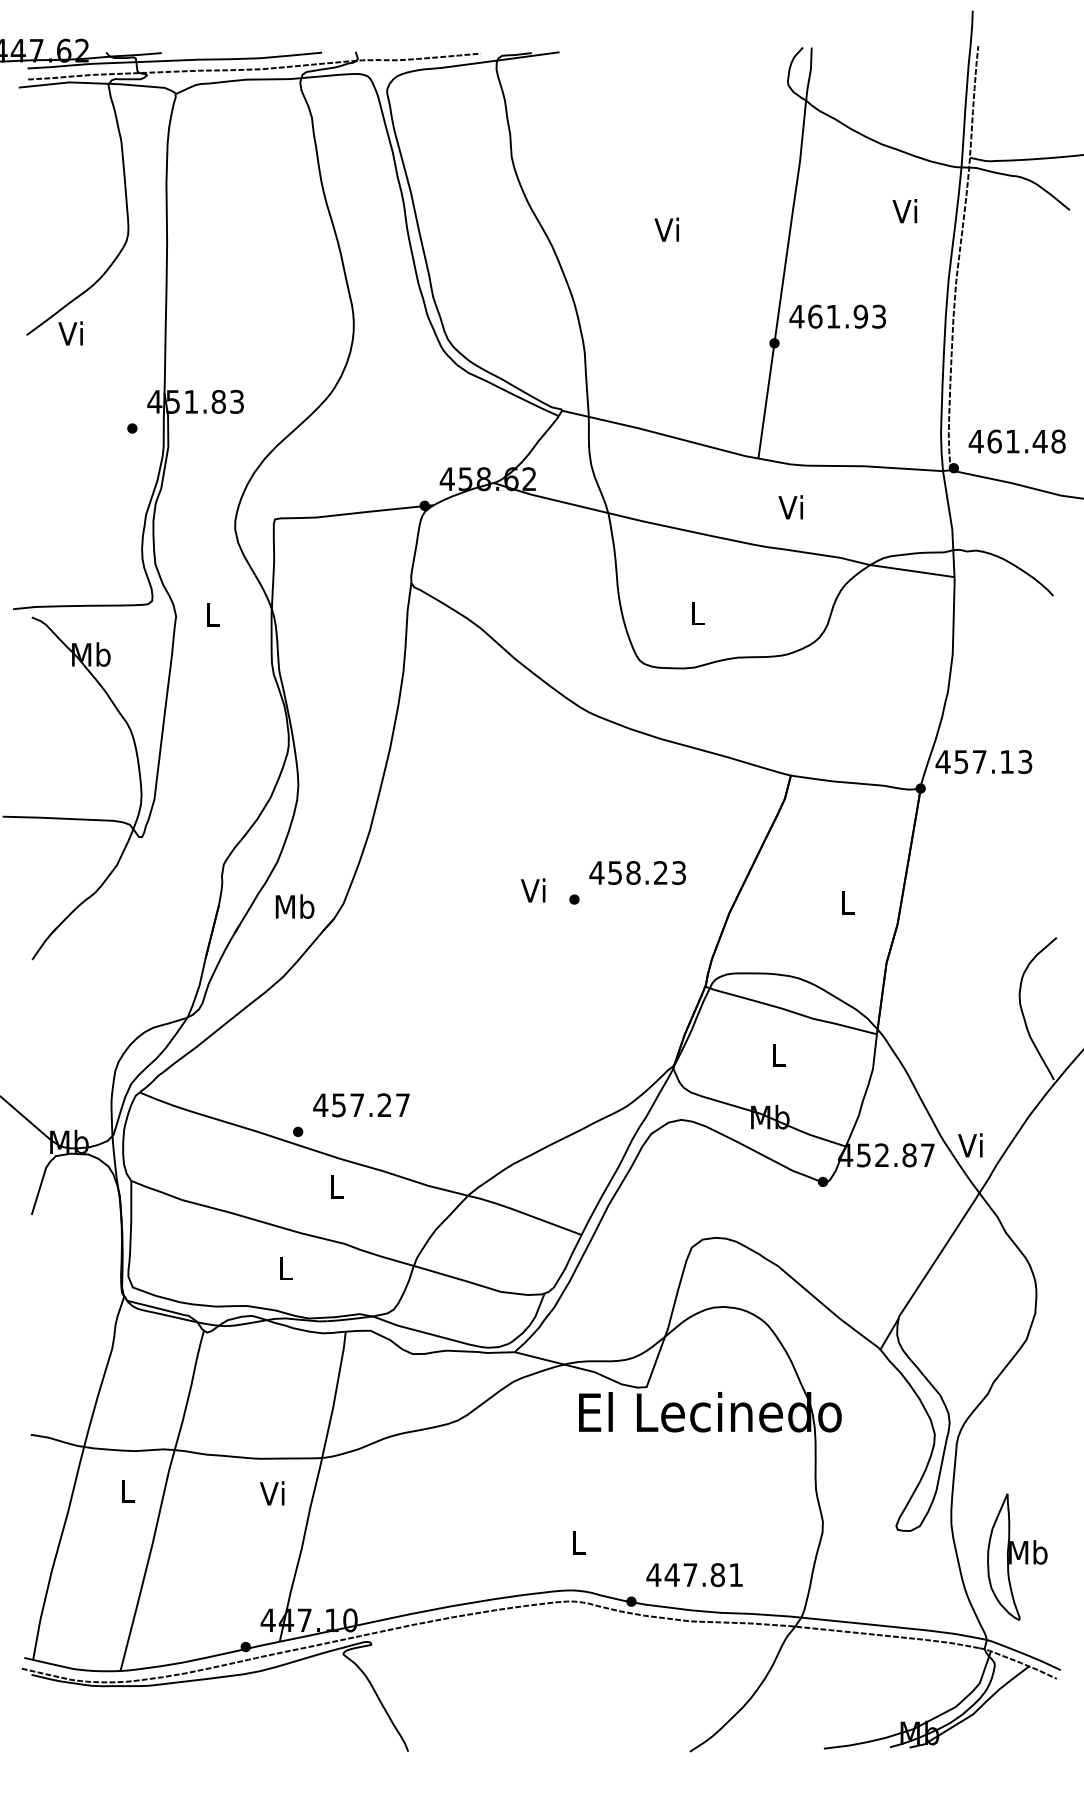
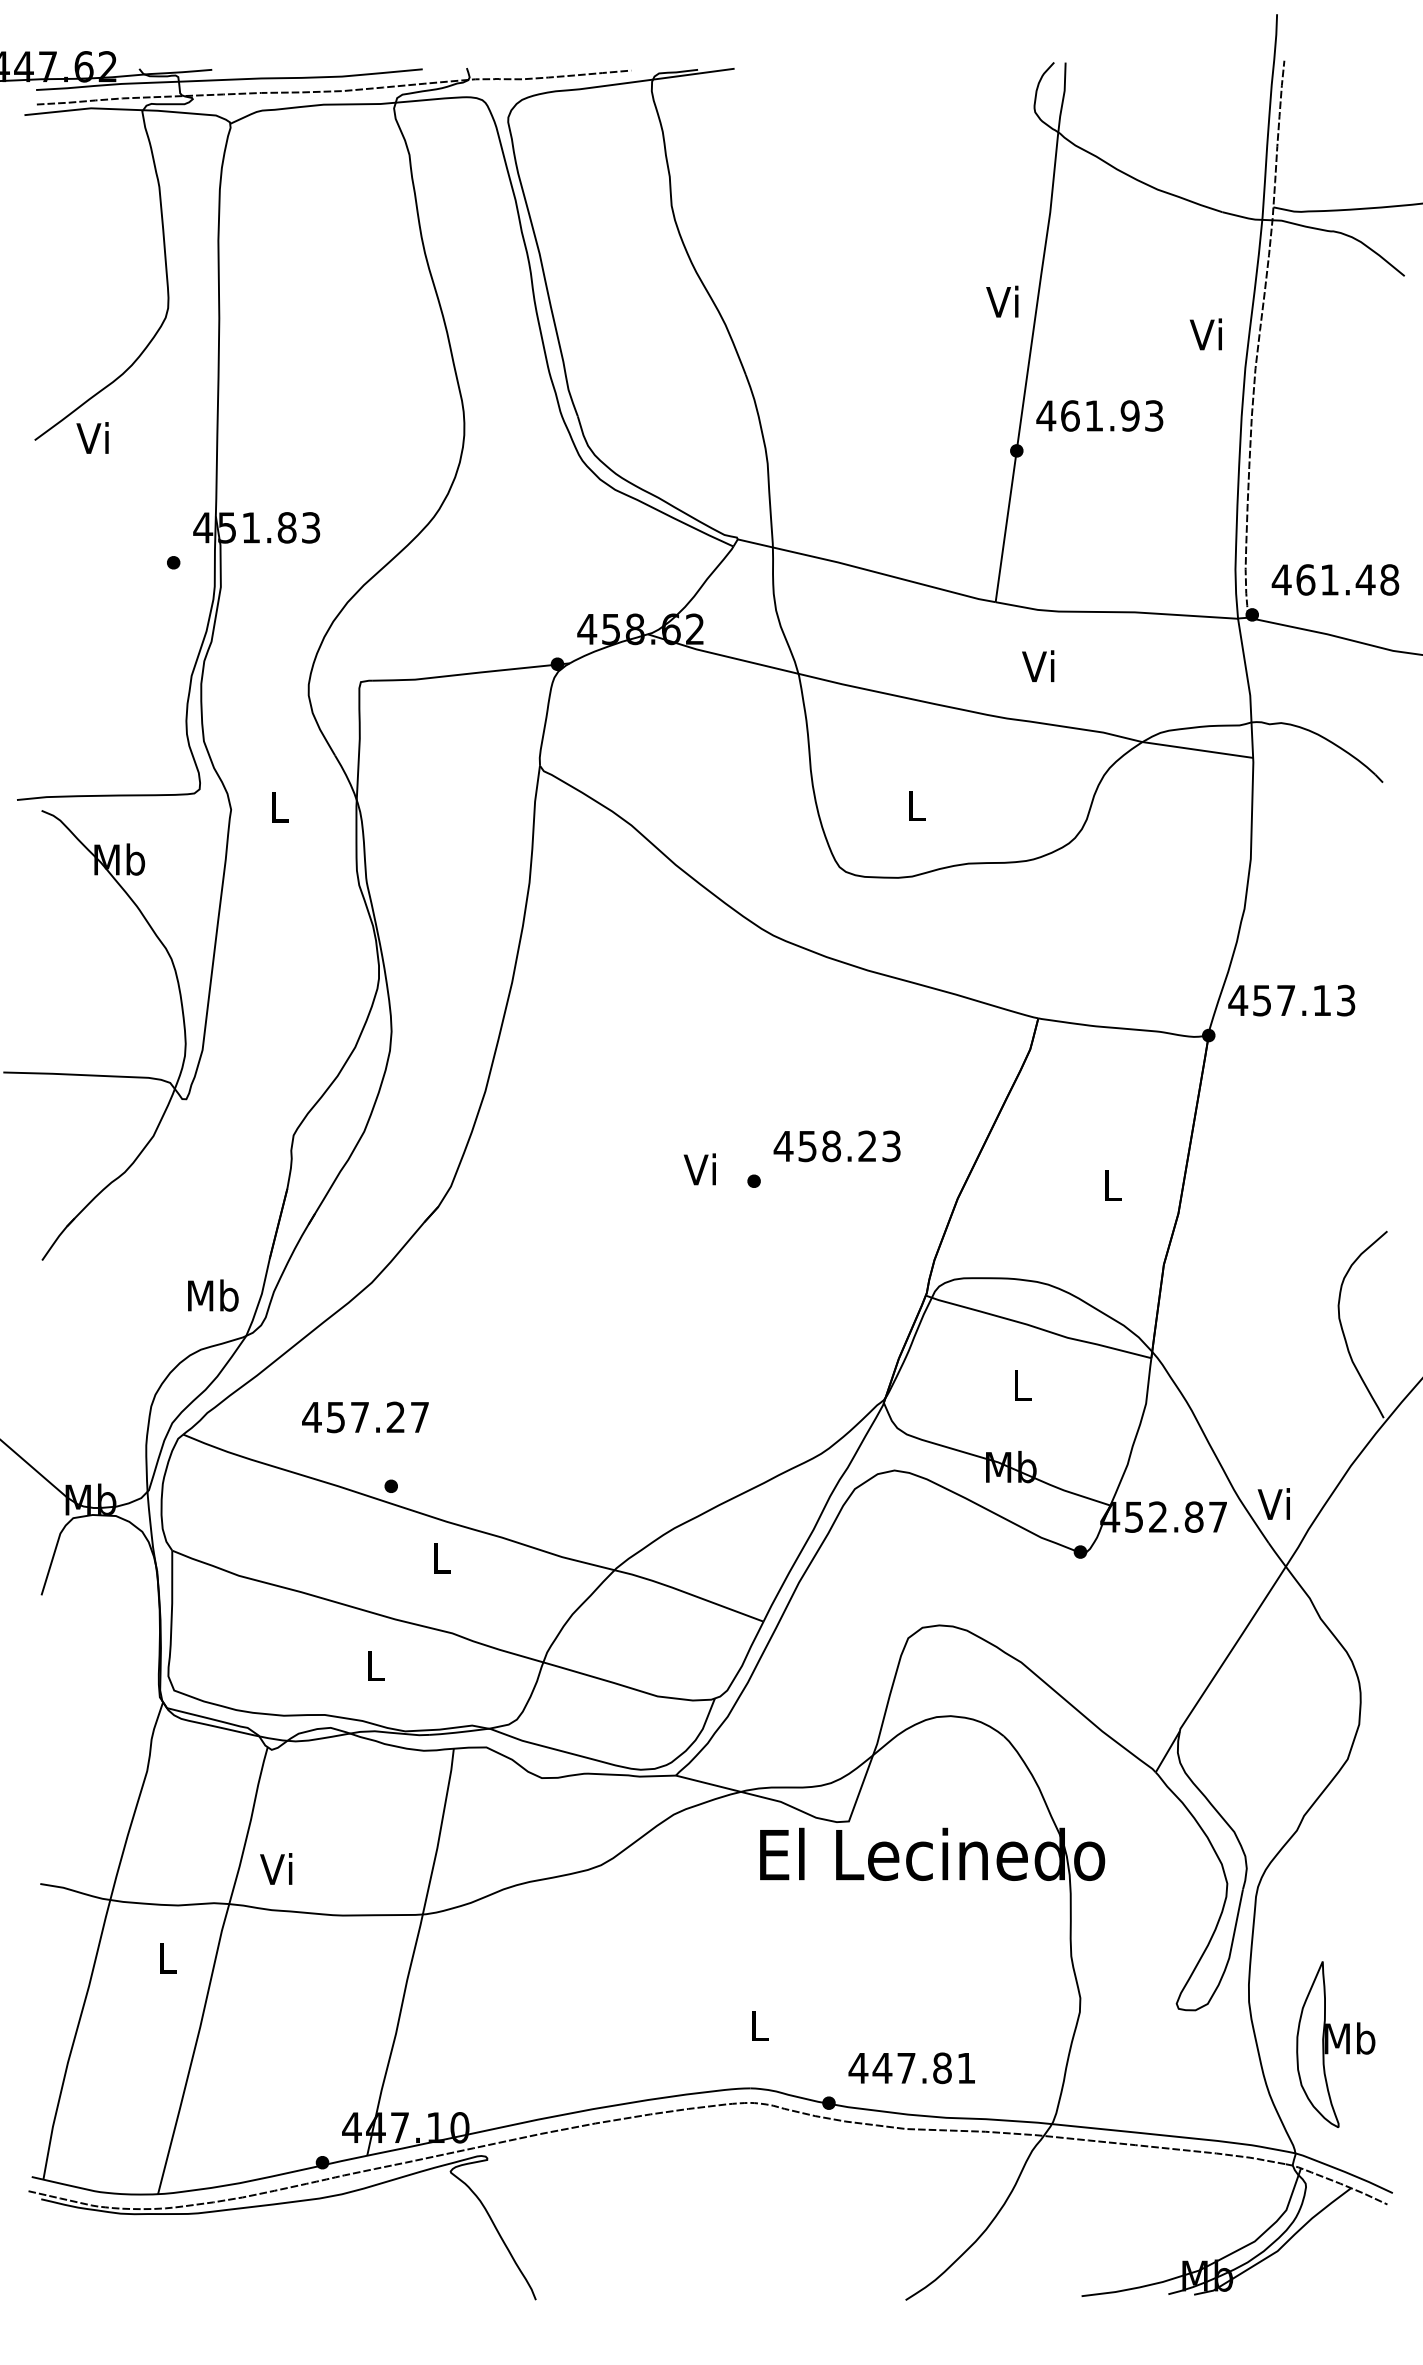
text: (904, 211) -> (1205, 334), moved
text: (666, 229) -> (1002, 301), moved
text: (295, 906) -> (213, 1295), moved
text: (361, 1105) -> (365, 1417), moved
text: (272, 1493) -> (276, 1868), moved

